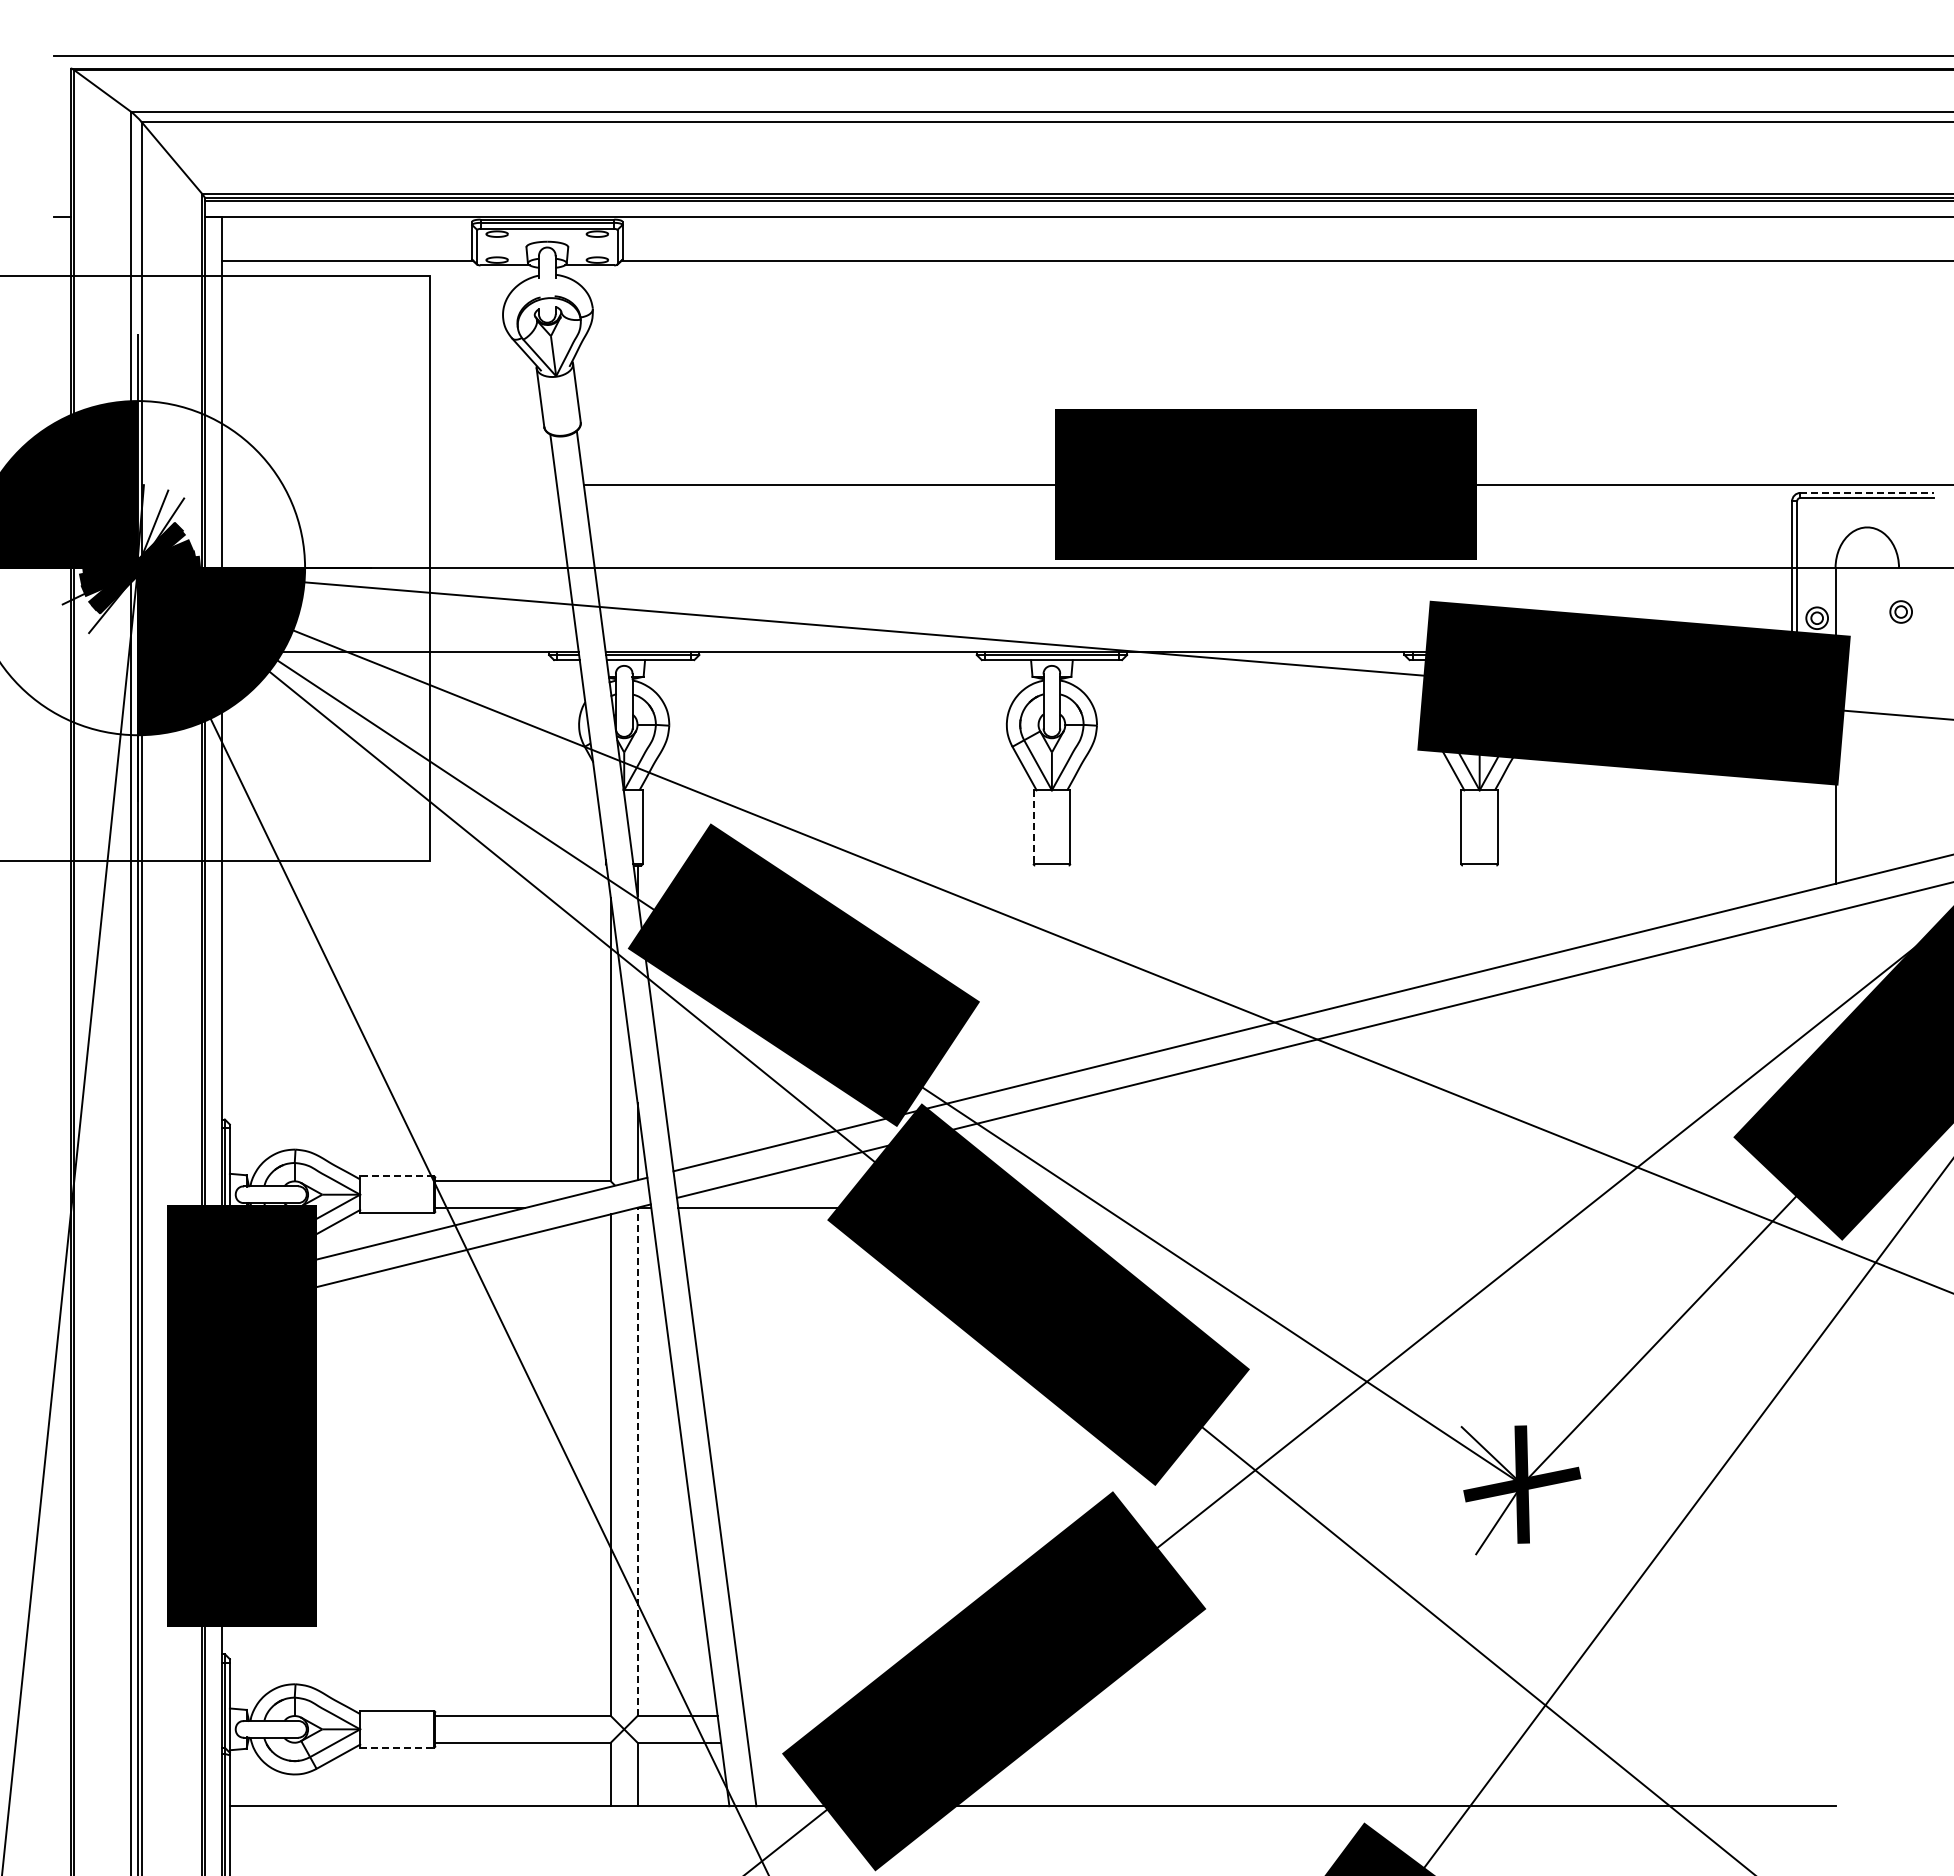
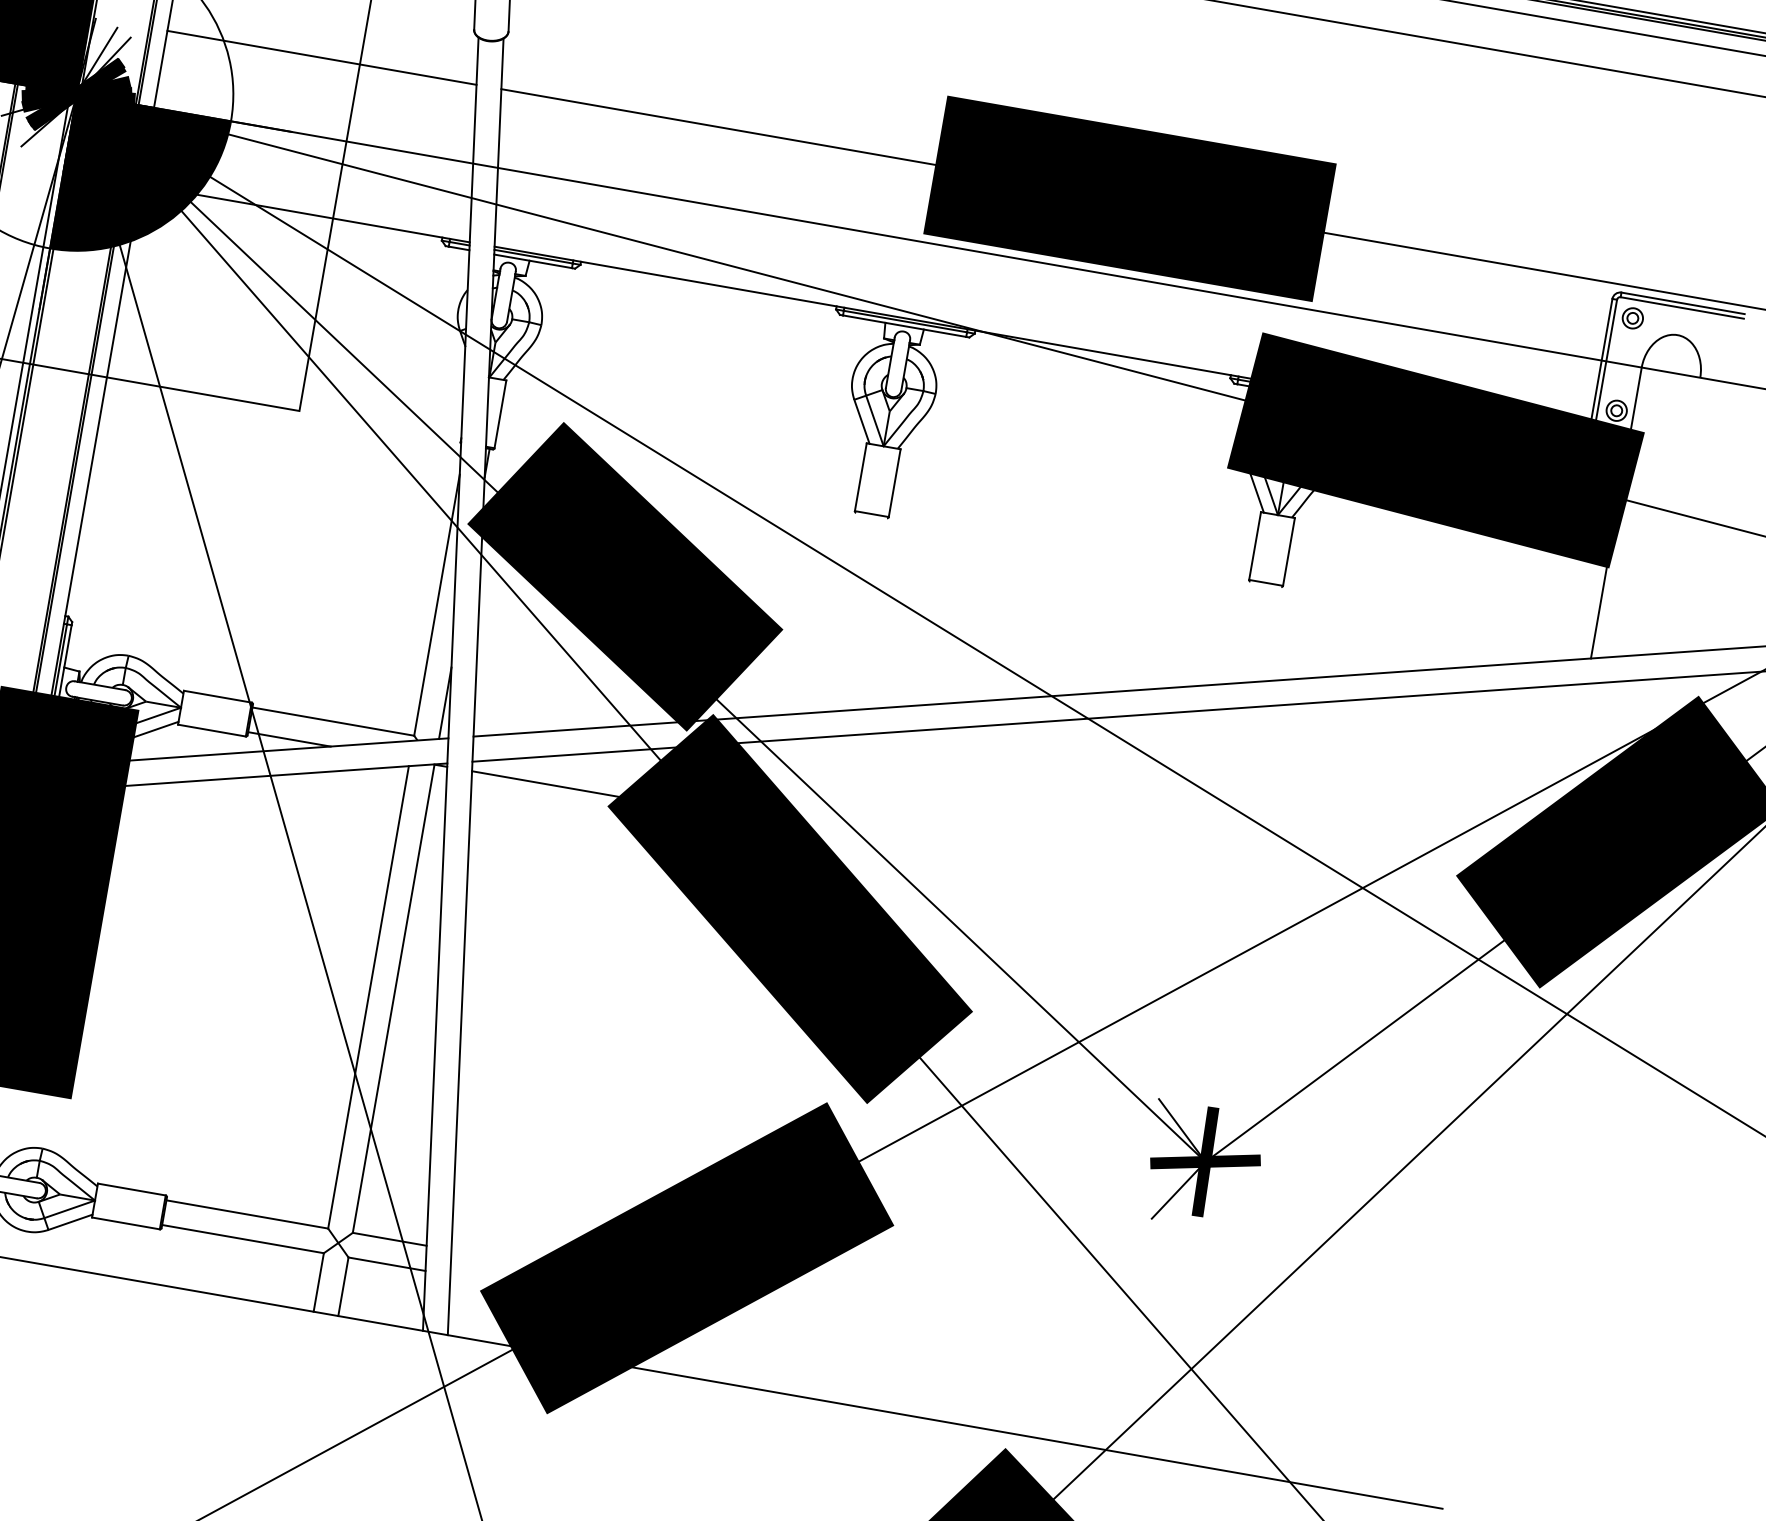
line: (388, 484) -> (321, 57), added
line: (1867, 492) -> (1683, 302), dashed -> solid
part: (1900, 611) -> (1632, 317), moved
line: (1033, 827) -> (860, 477), dashed -> solid
line: (396, 1176) -> (217, 696), dashed -> solid
line: (637, 1462) -> (393, 999), dashed -> solid
line: (396, 1747) -> (125, 1223), dashed -> solid

